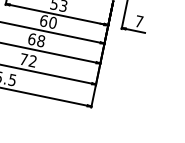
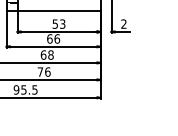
text: (138, 20) -> (123, 23), 7 -> 2
text: (53, 22) -> (57, 38), 60 -> 66
text: (32, 60) -> (47, 71), 72 -> 76

